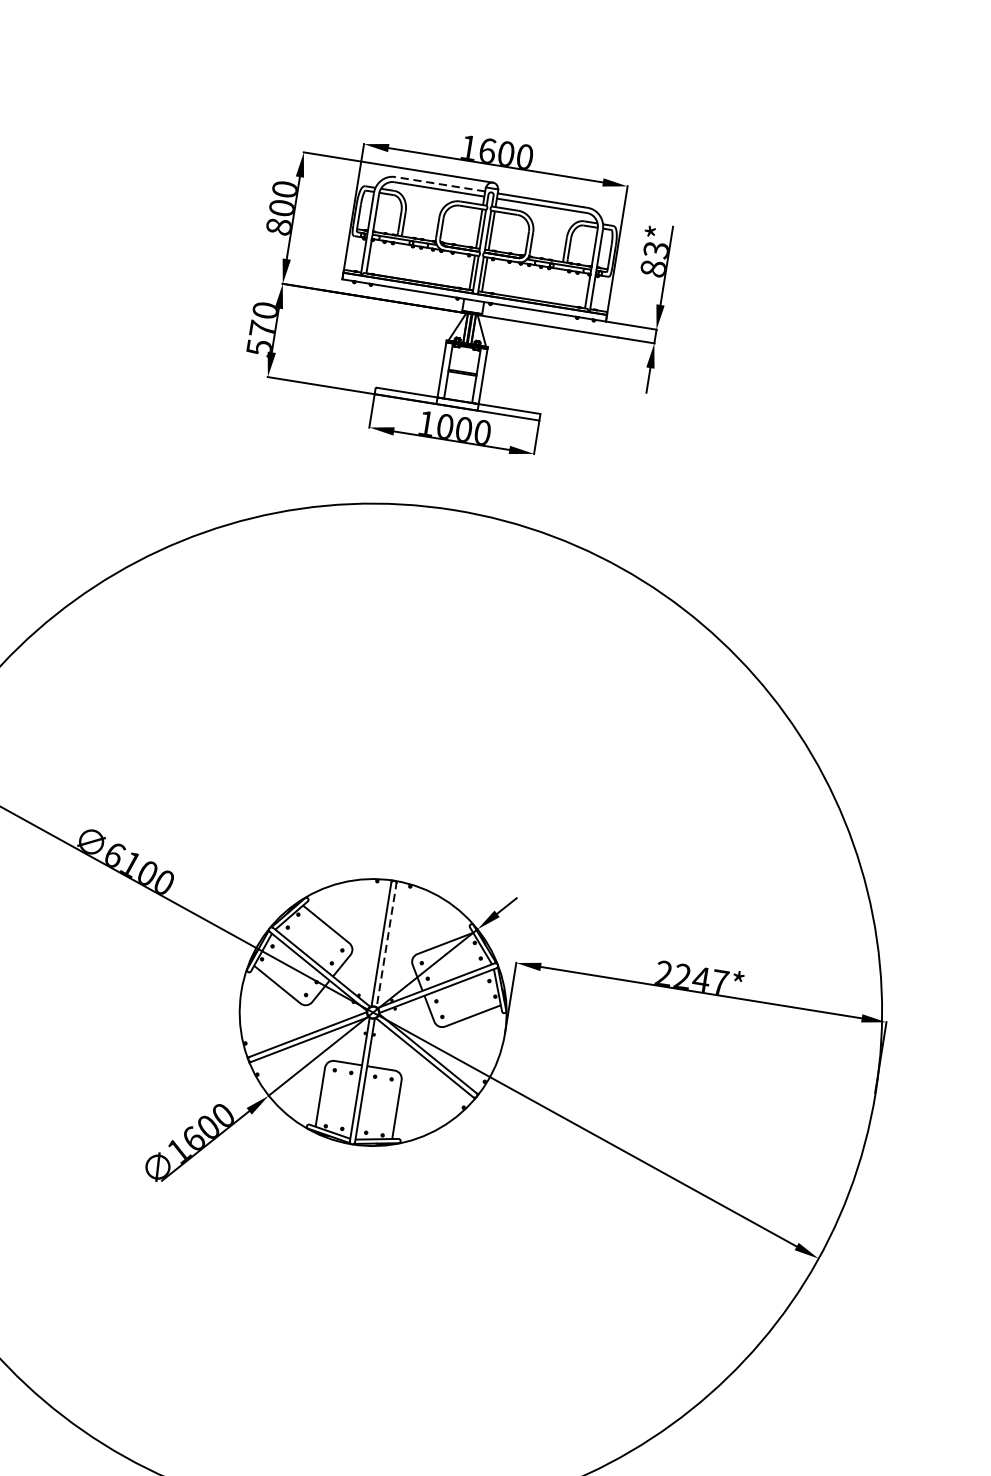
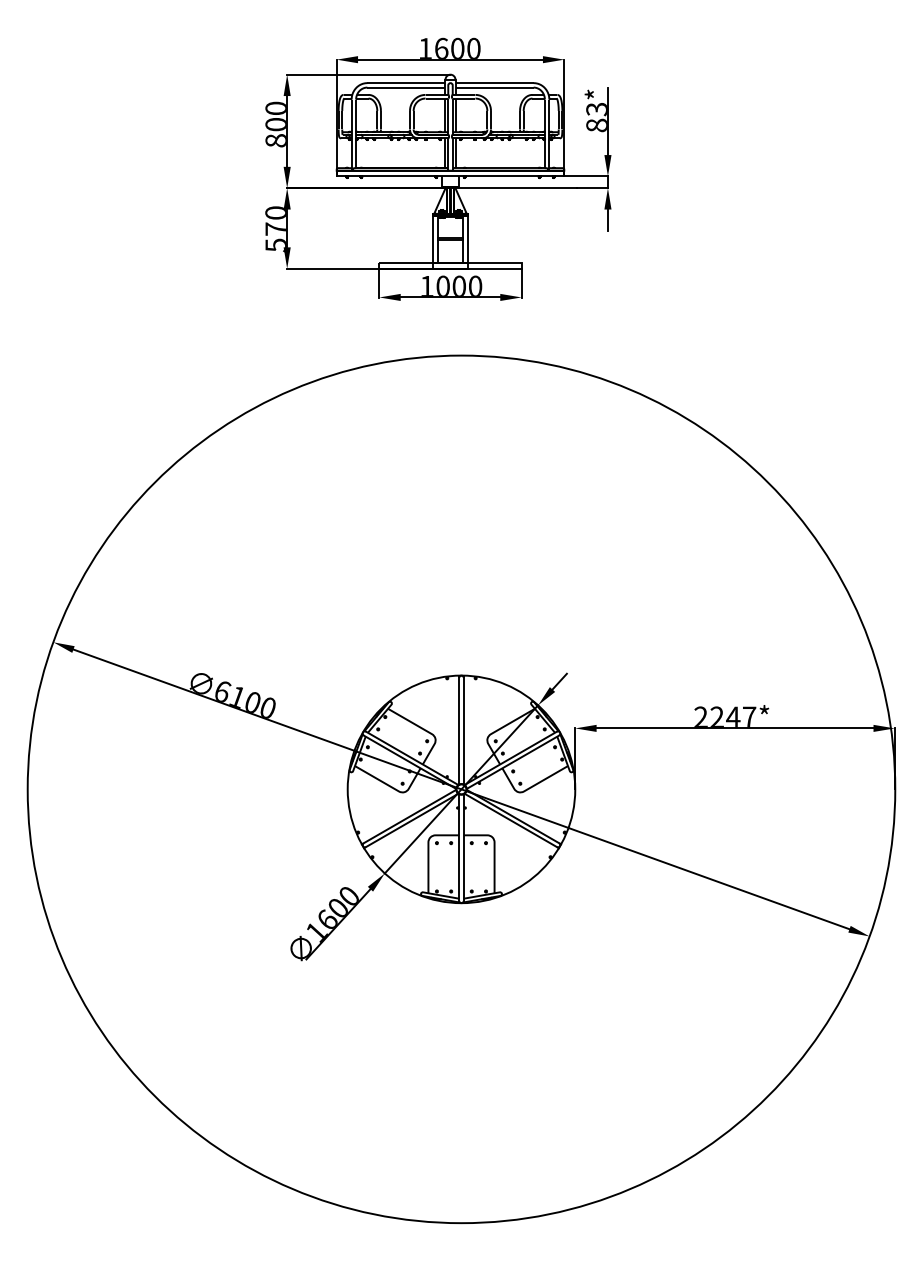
line: (440, 184) -> (406, 83), dashed -> solid
line: (386, 944) -> (463, 730), dashed -> solid

